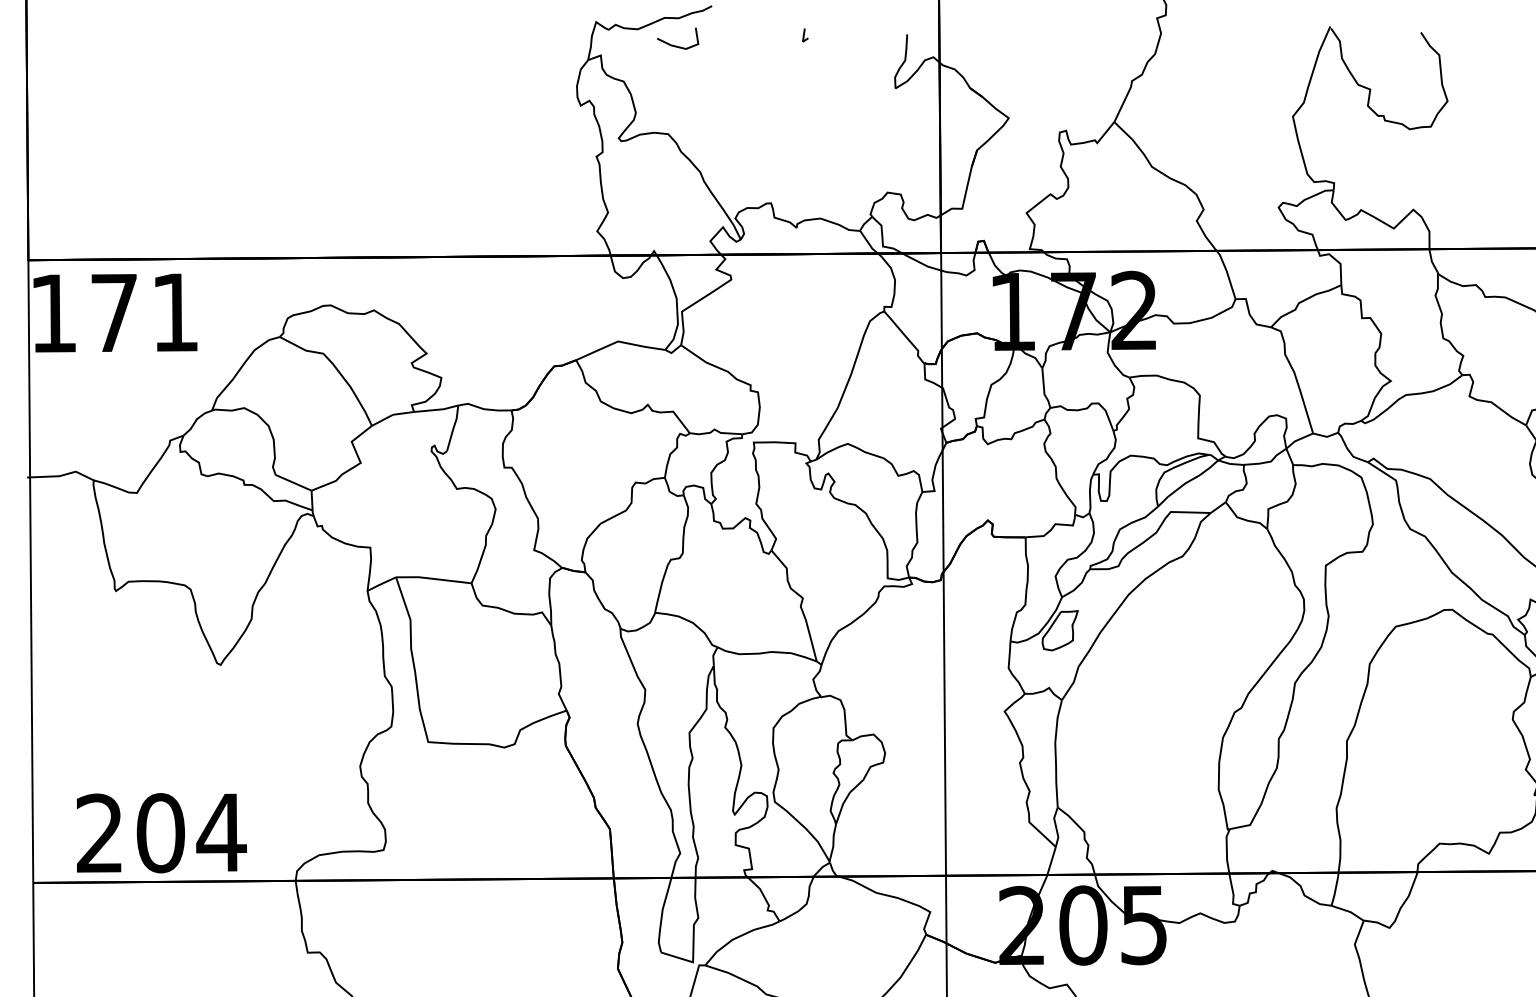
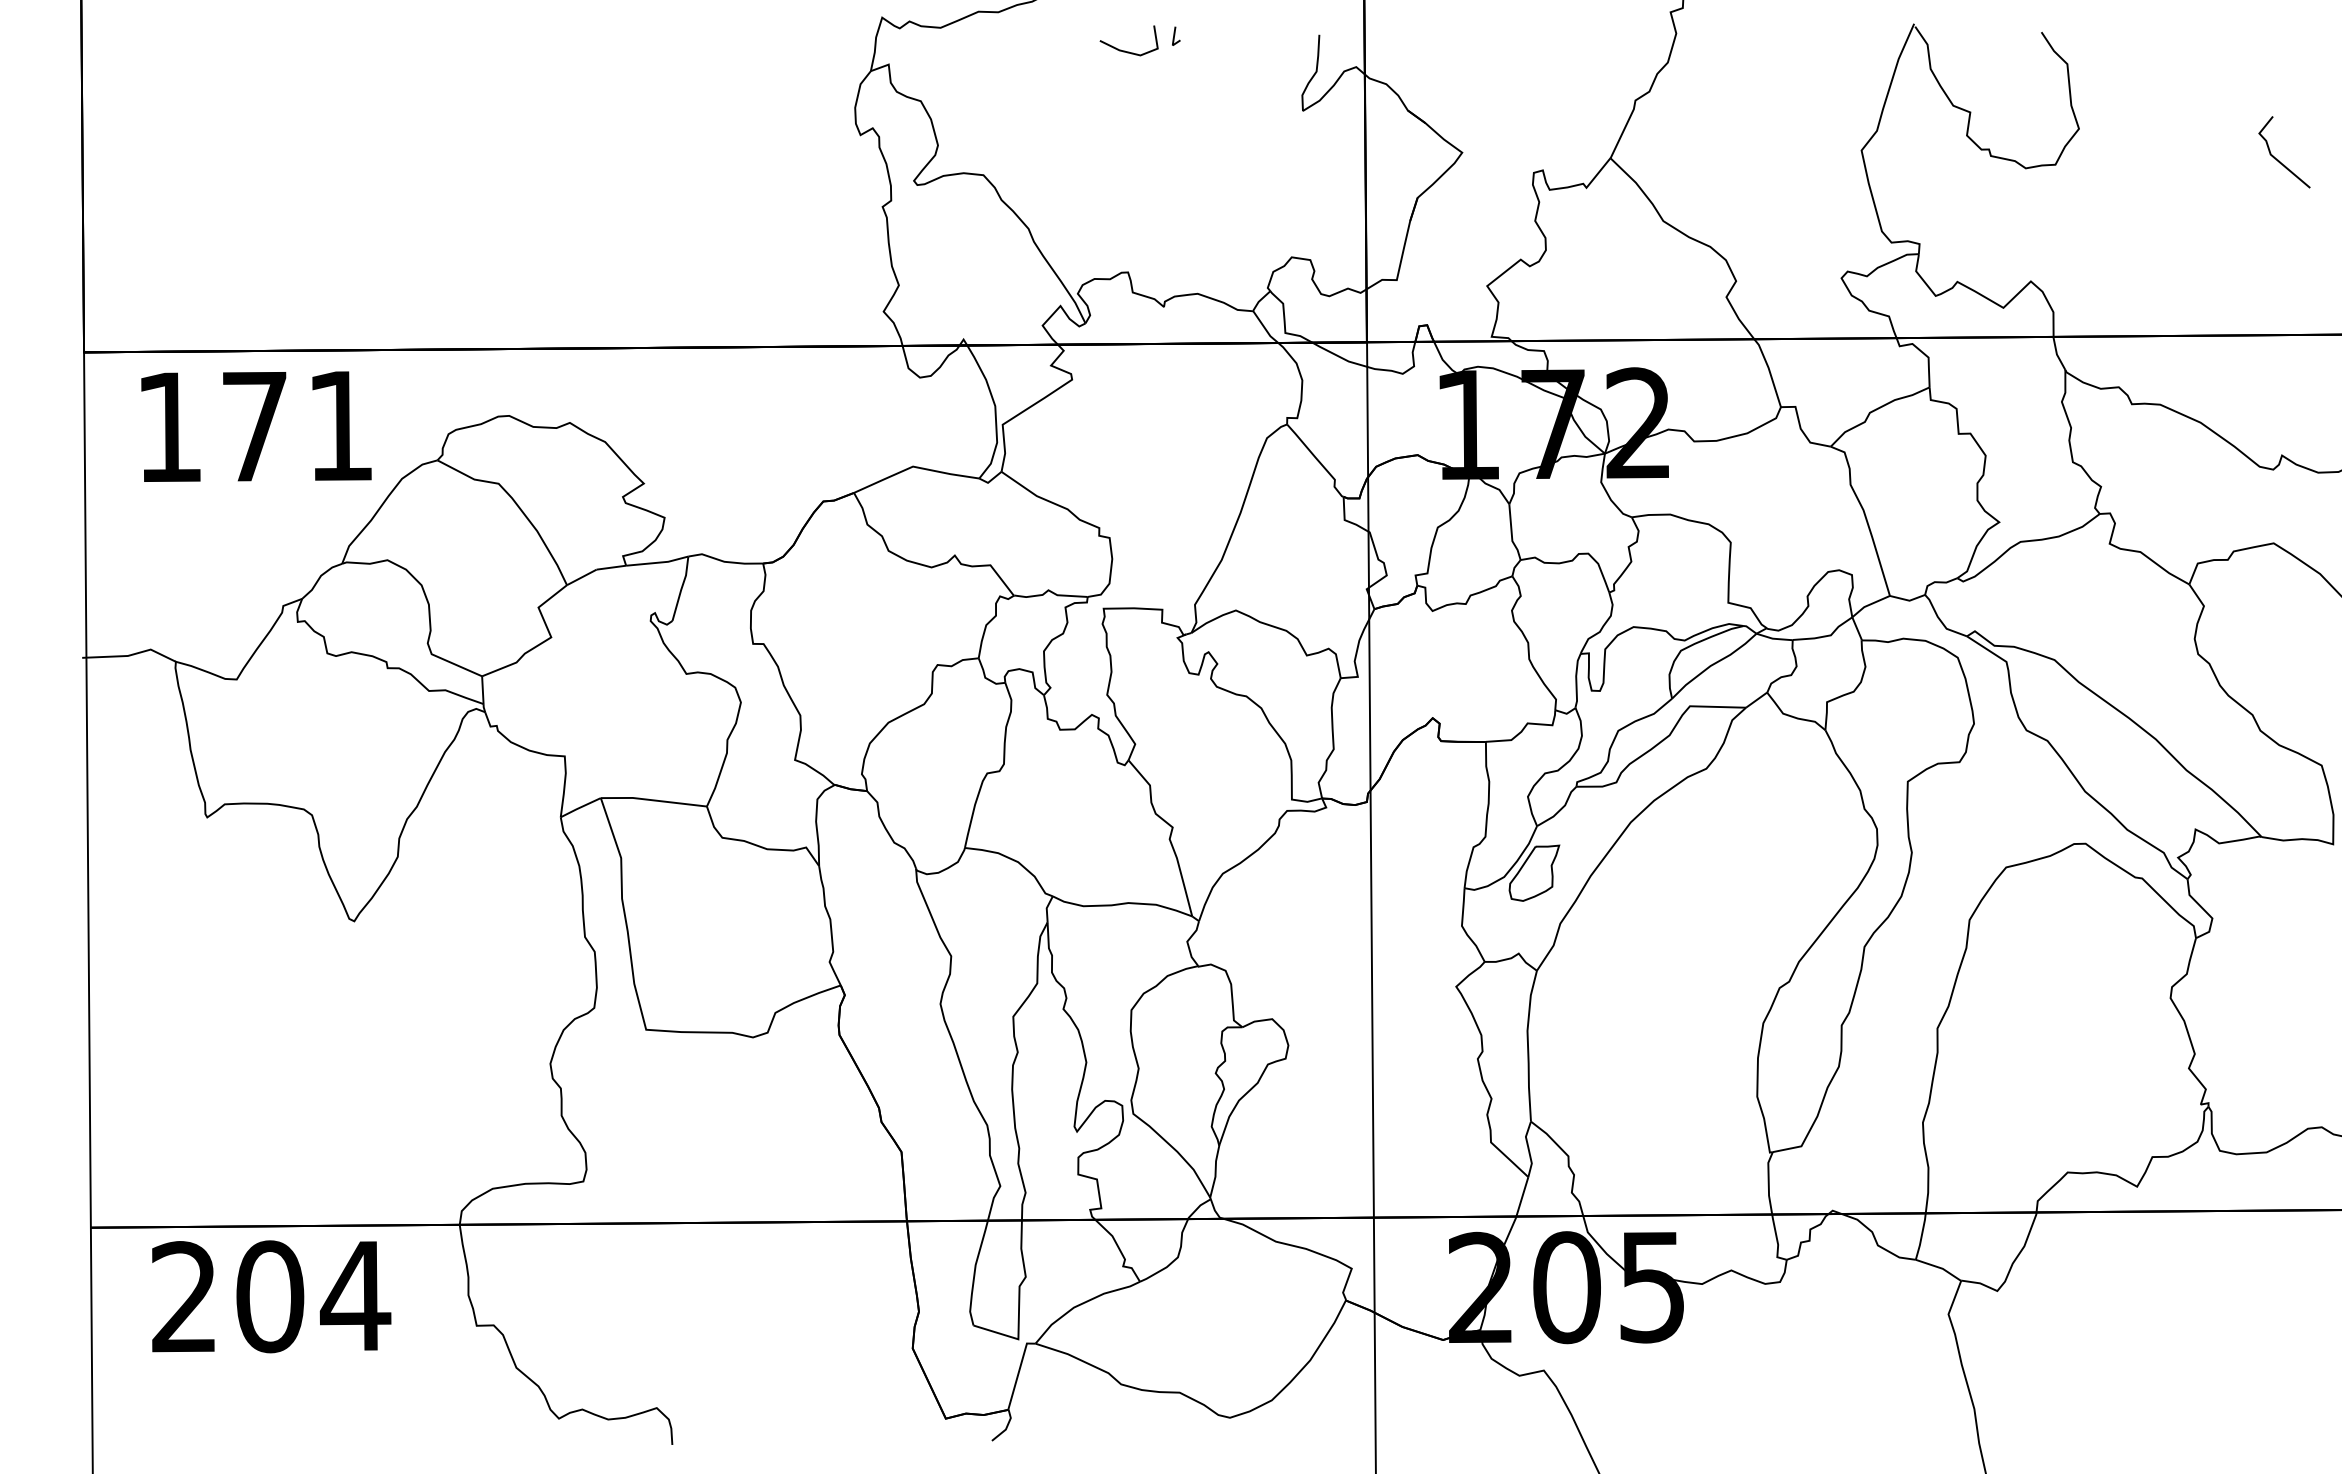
line: (675, 45) -> (1125, 50), moved
text: (115, 312) -> (256, 426), moved
text: (161, 832) -> (271, 1296), moved

